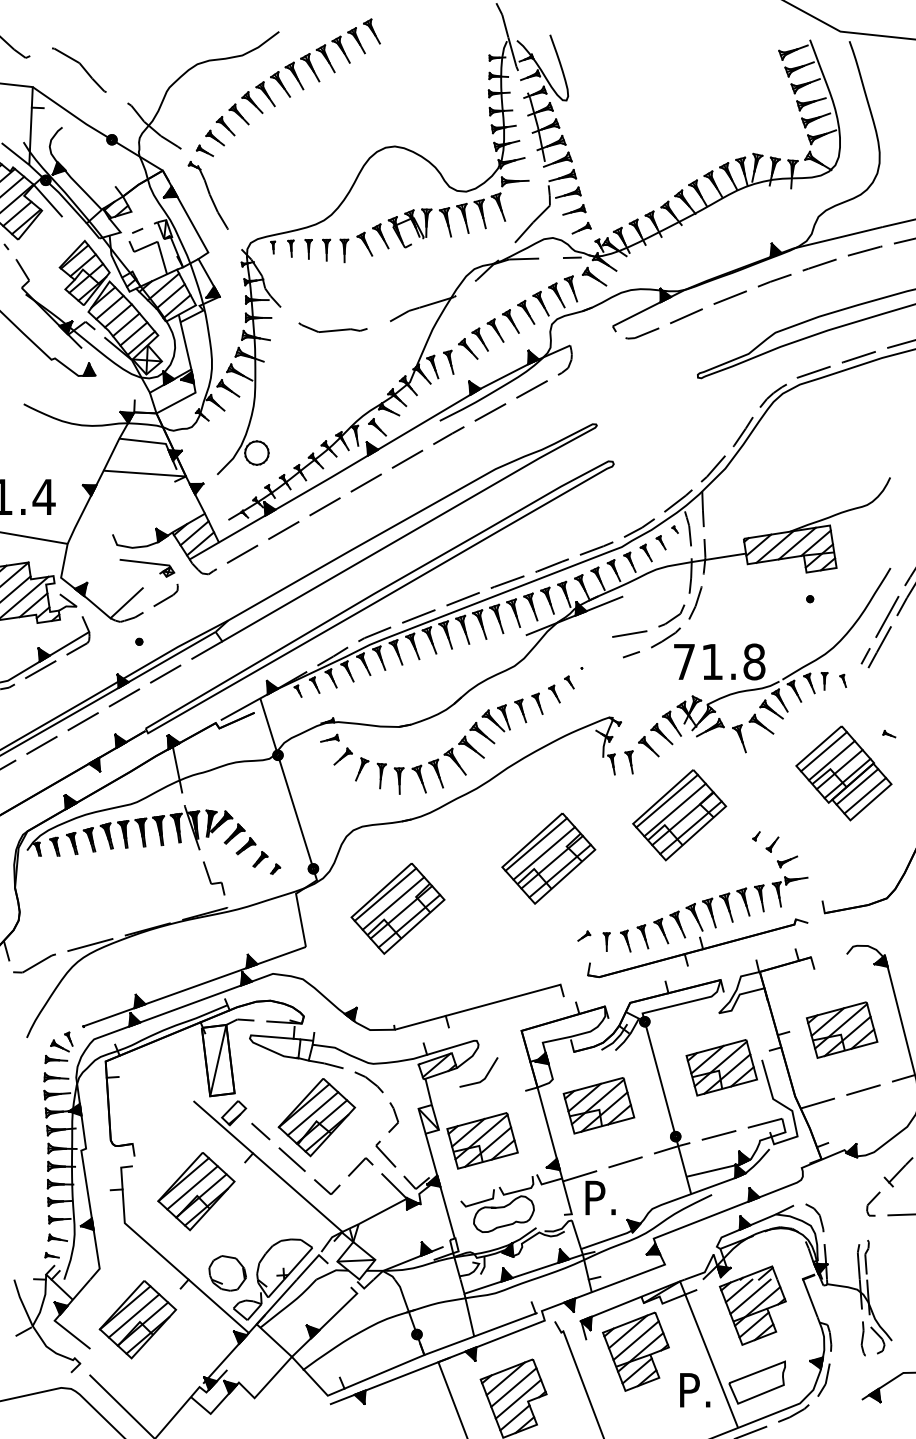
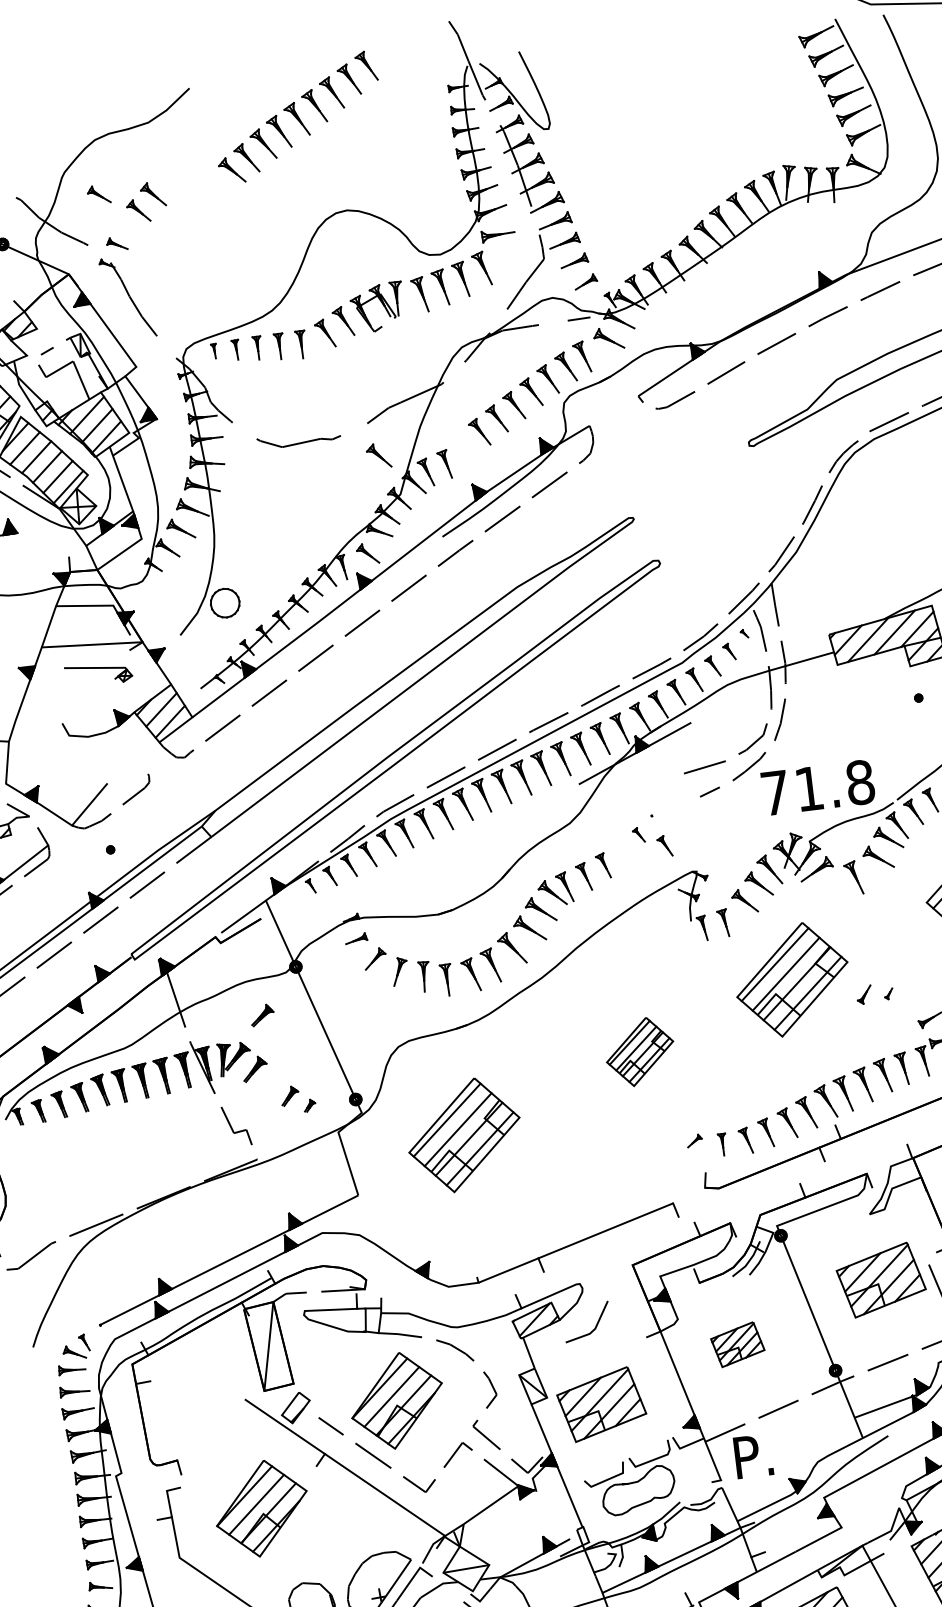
part: (310, 65) -> (296, 116), moved
part: (214, 137) -> (98, 194), moved
part: (468, 348) -> (379, 455), moved
part: (147, 568) -> (99, 674), moved
part: (554, 693) -> (664, 845), moved
part: (772, 844) -> (864, 994), moved
part: (245, 846) -> (261, 1015), moved
part: (548, 858) -> (639, 1051), size x0.6
part: (598, 1105) -> (737, 1344), size x0.6

